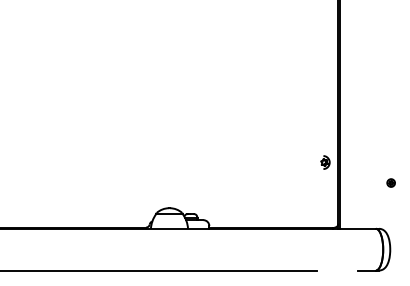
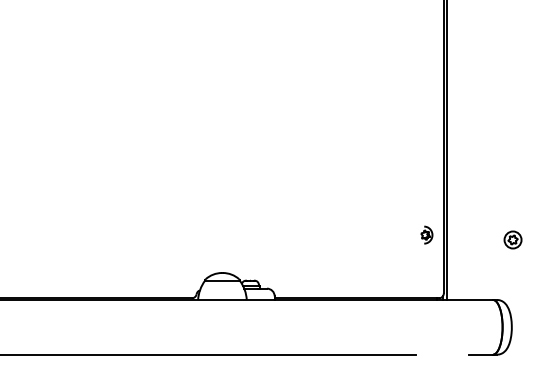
part: (325, 162) -> (426, 234), moved
part: (390, 182) -> (512, 239), size x1.67

